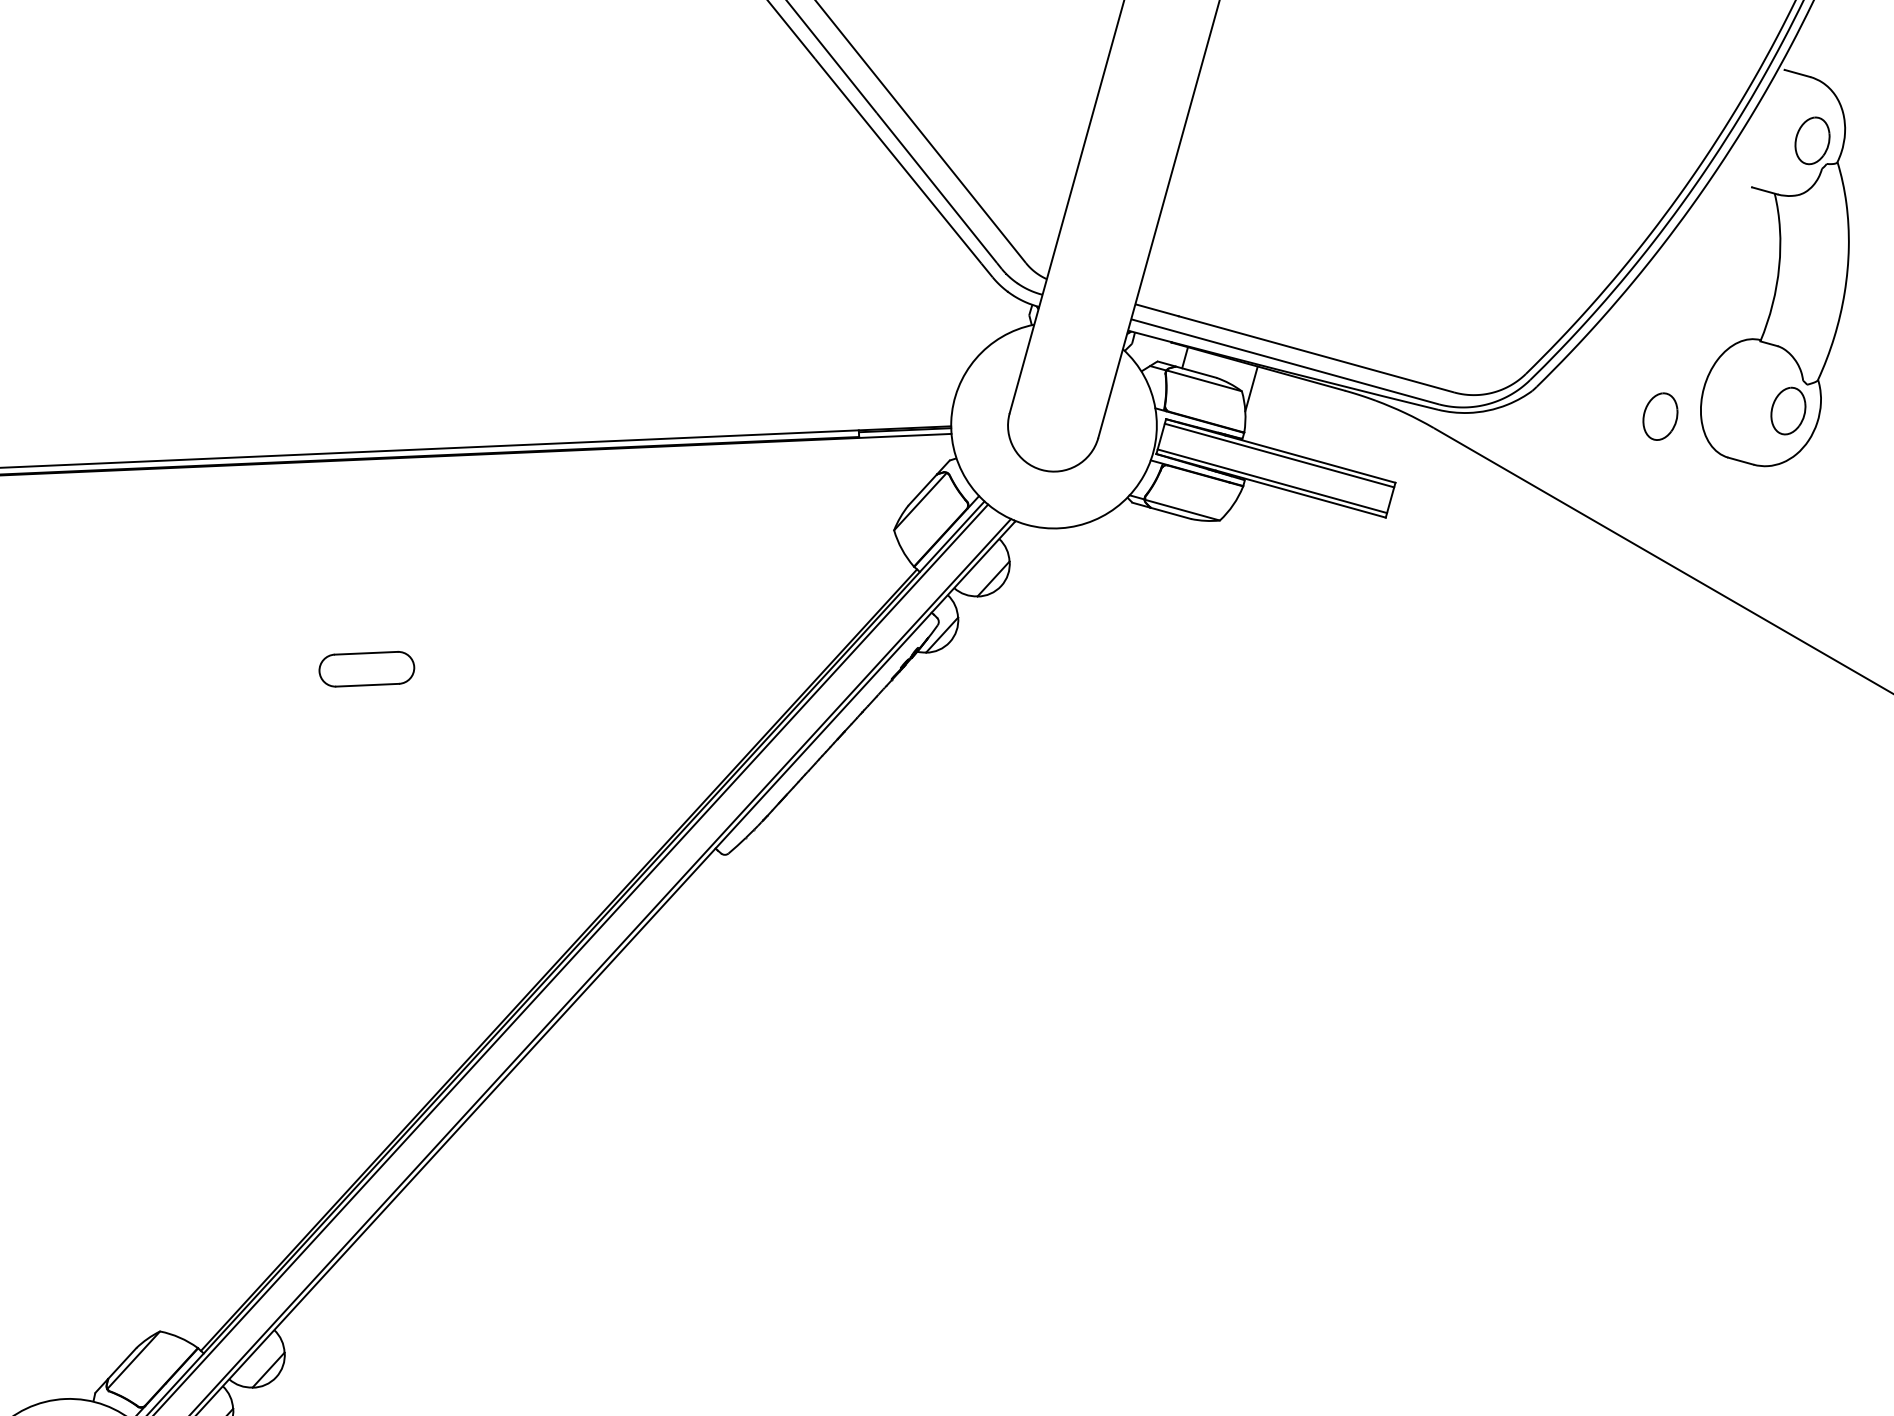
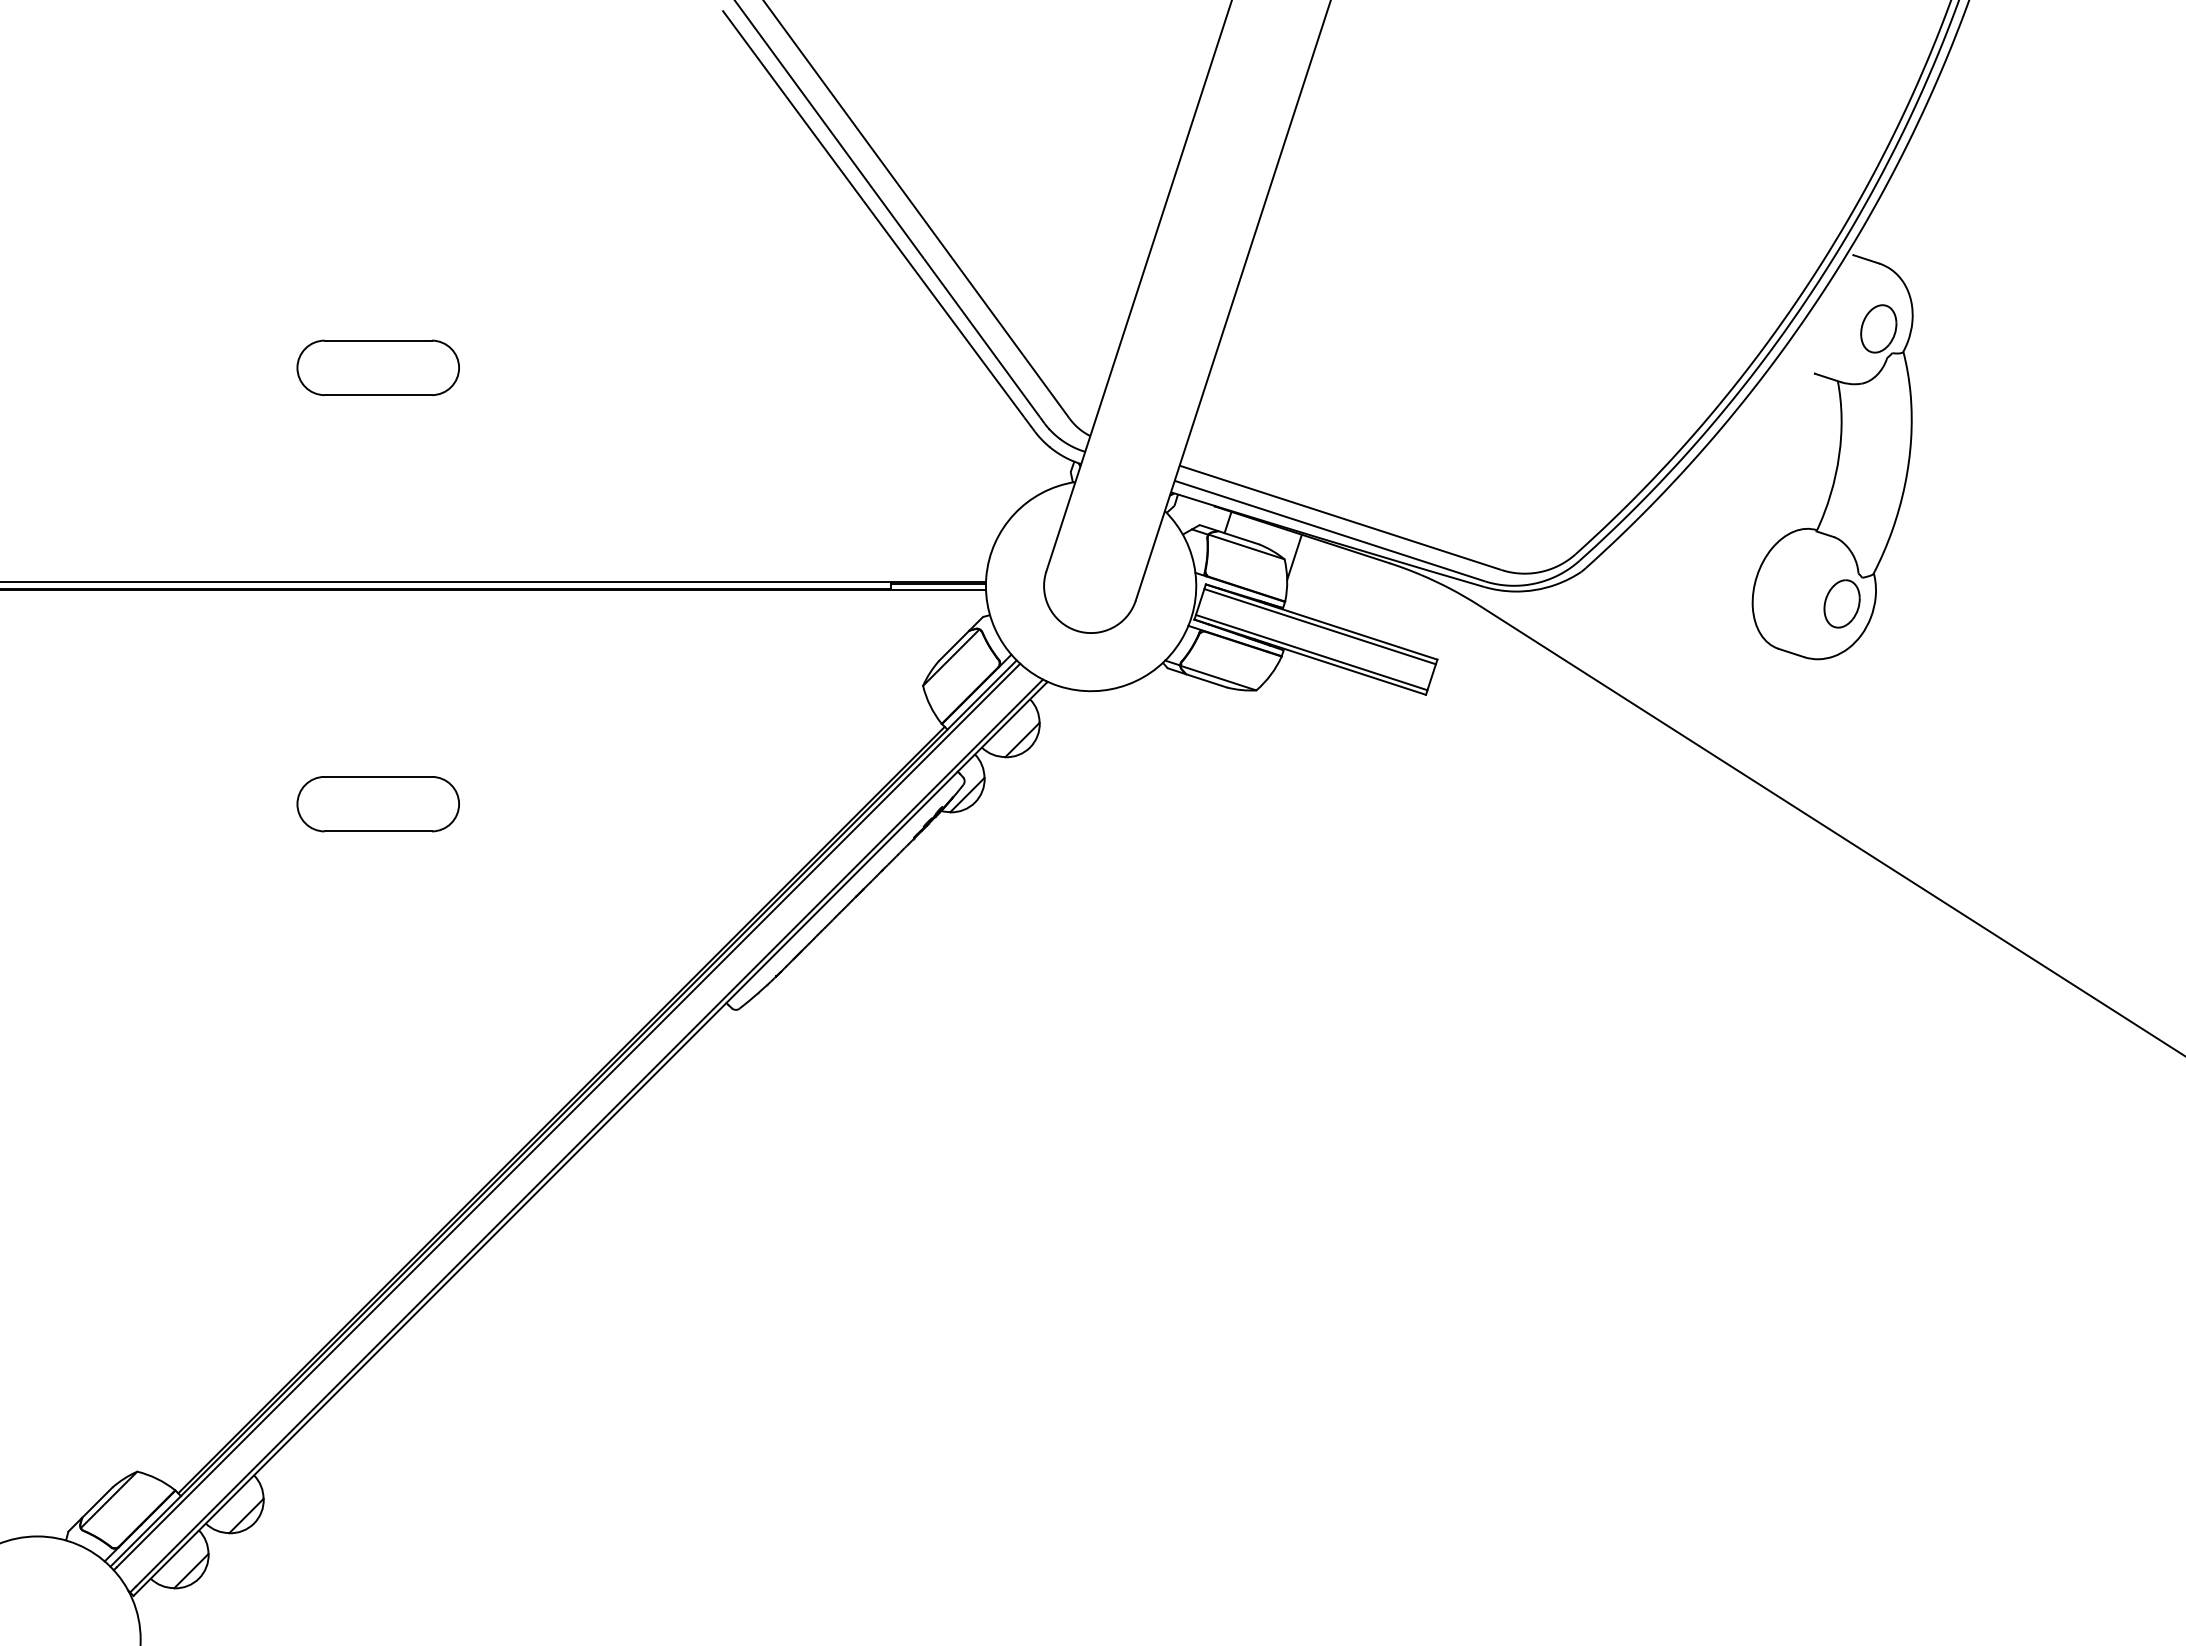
part: (347, 242) -> (377, 367), added
part: (1659, 416) -> (1710, 603), removed
part: (366, 669) -> (377, 804), size x1.67

